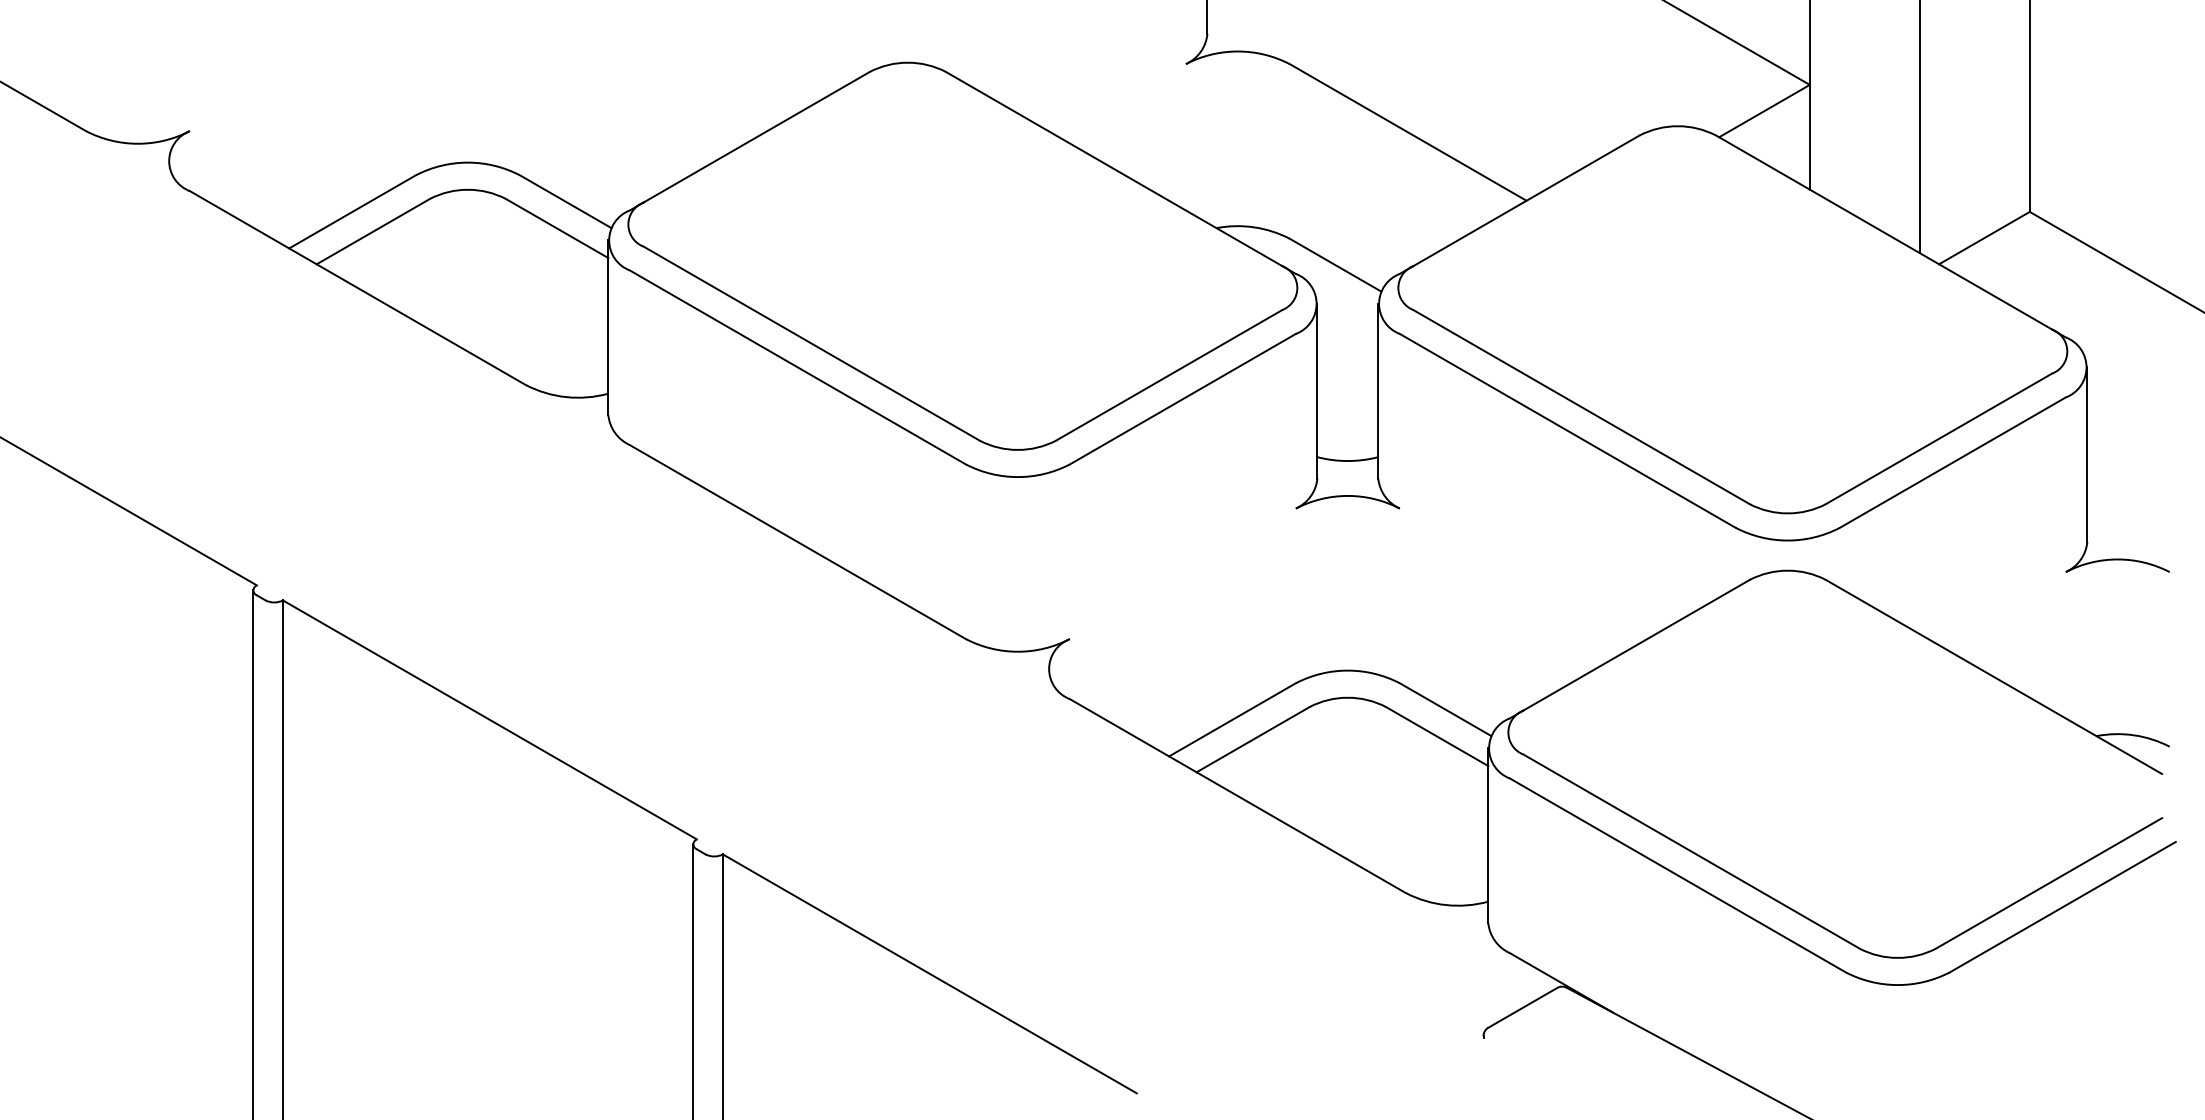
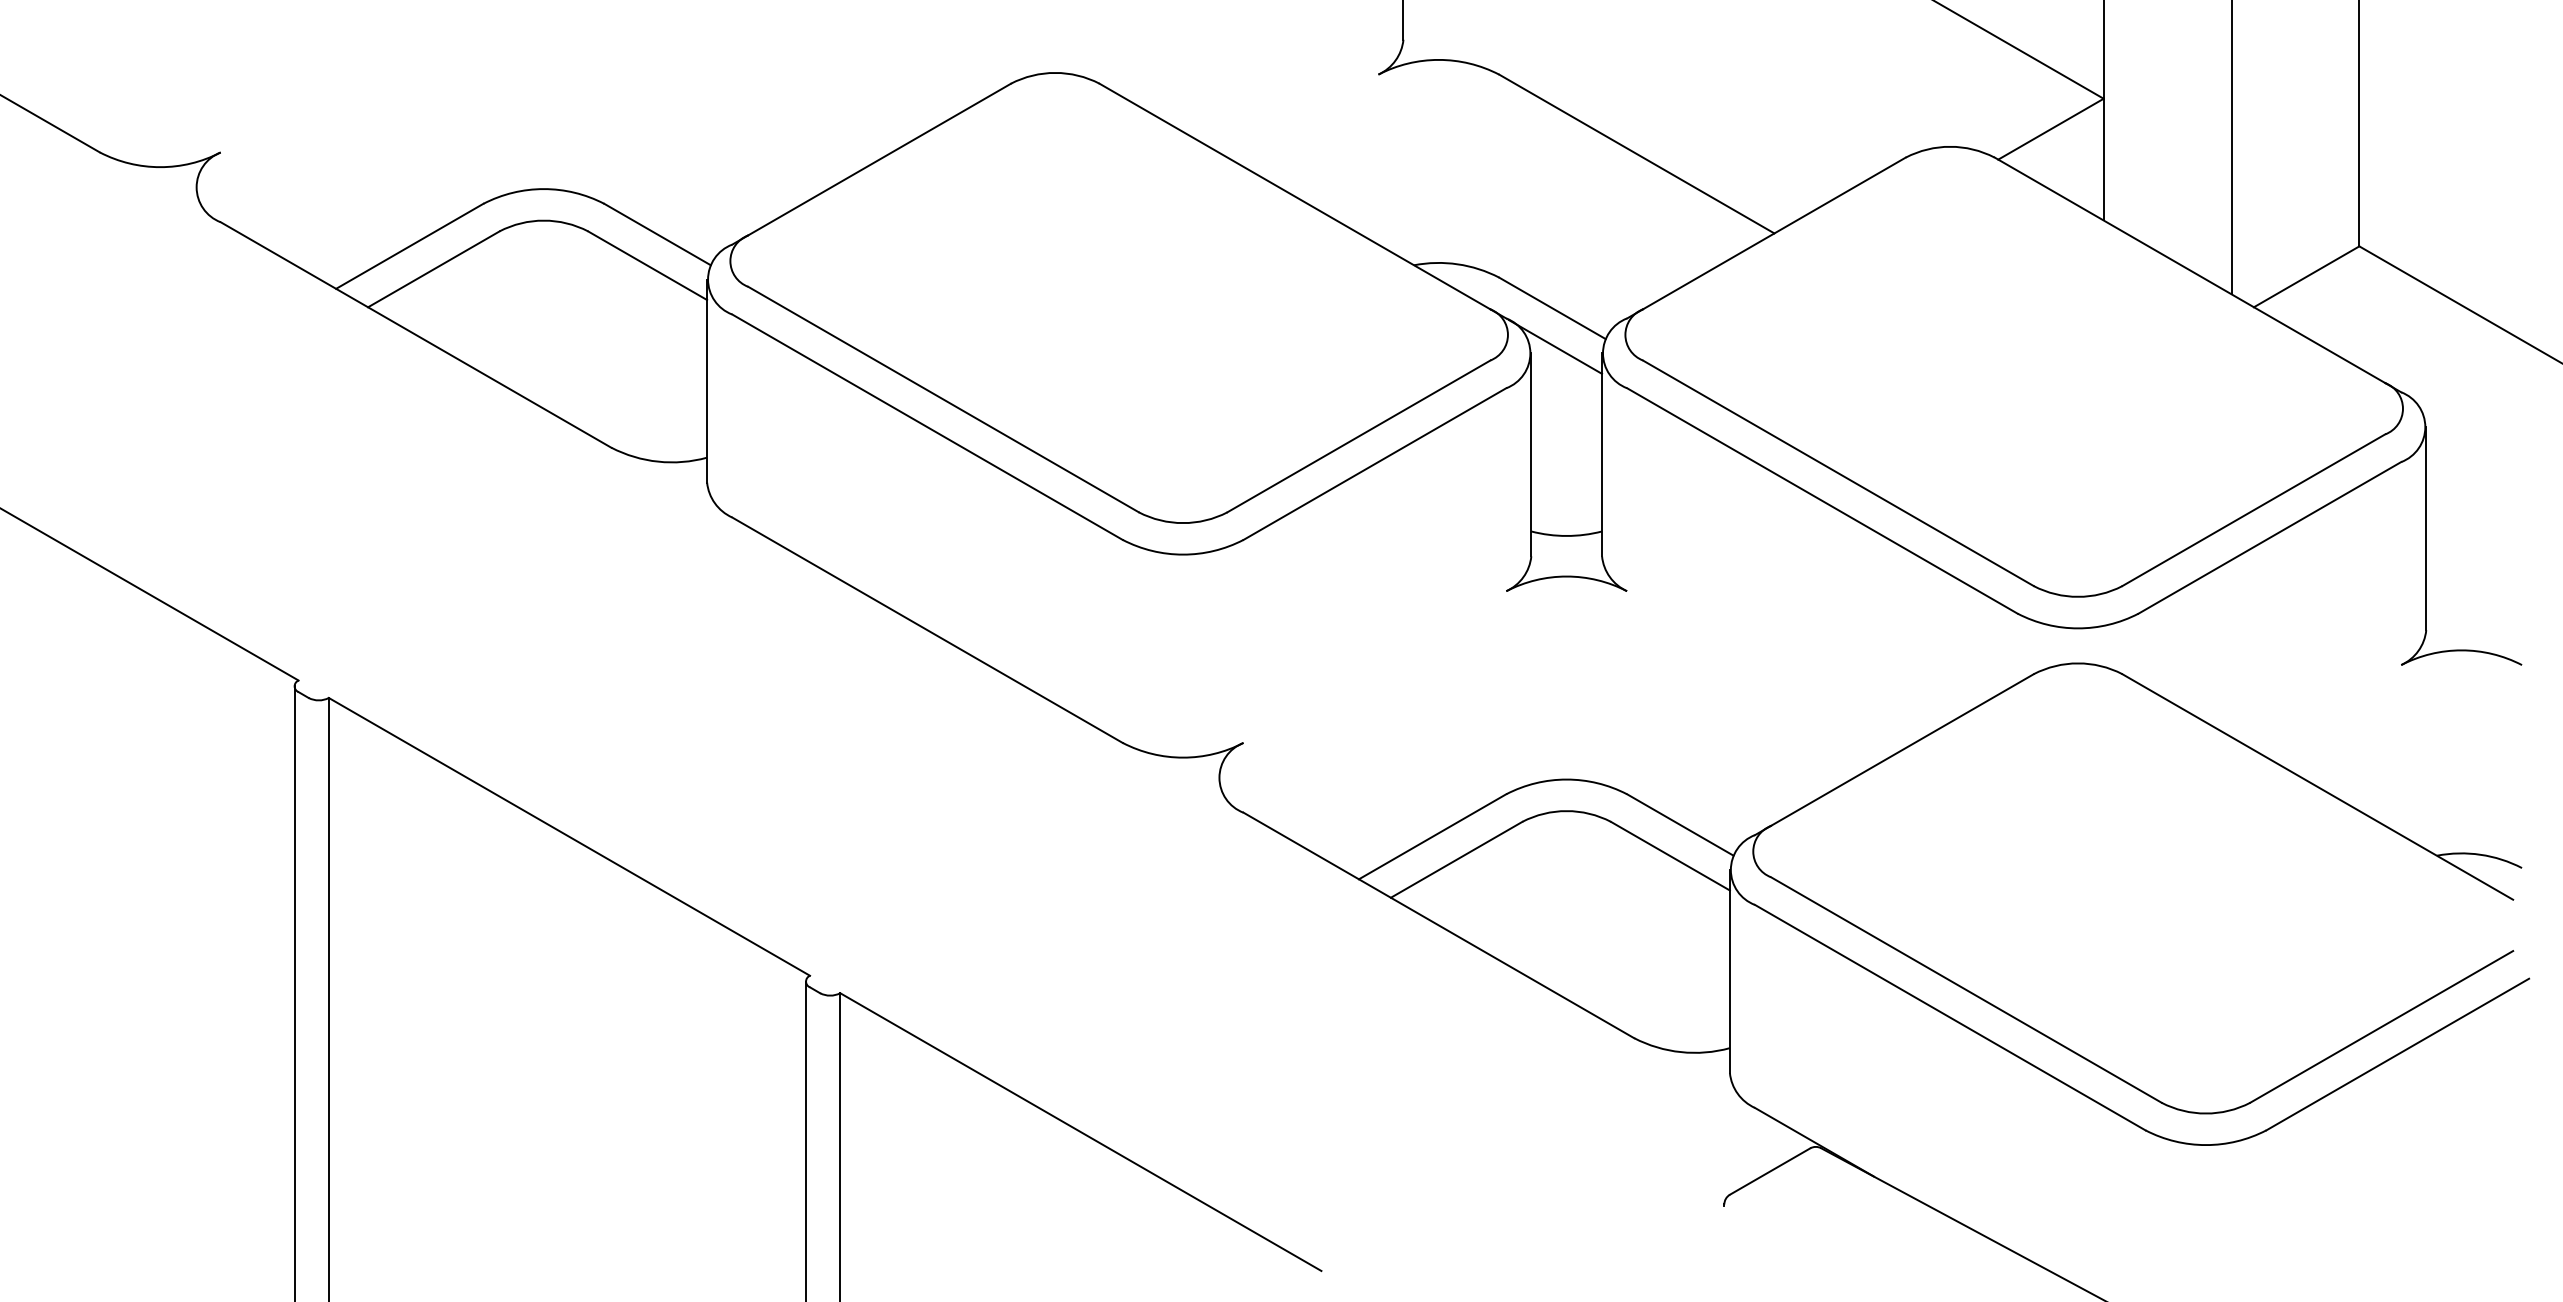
line: (1338, 298) -> (1555, 346), added

